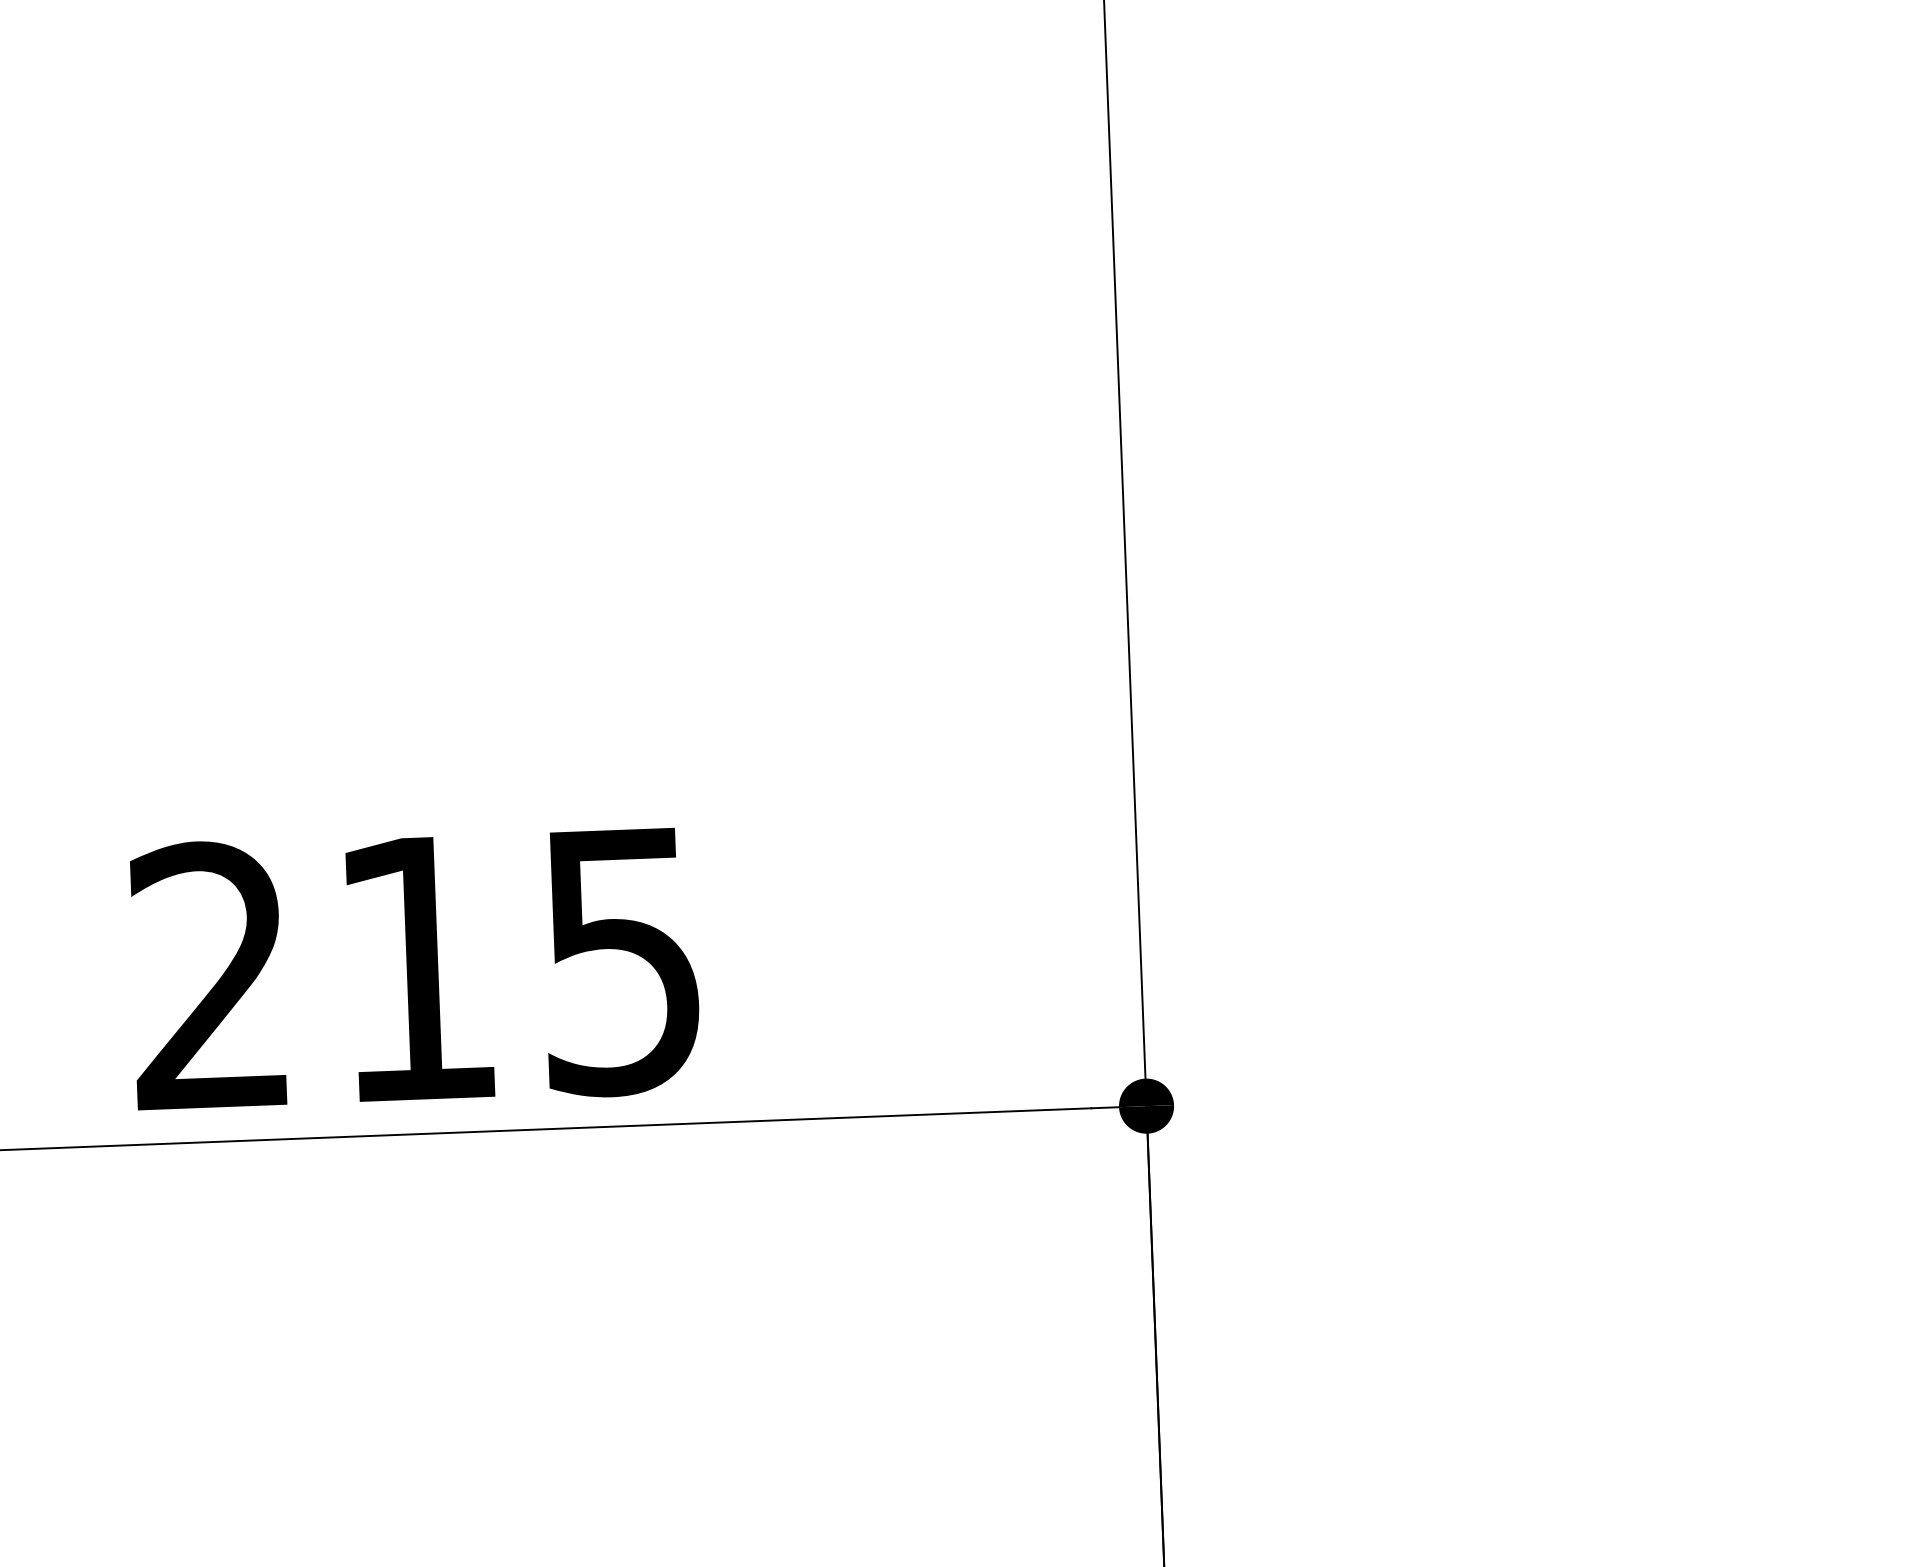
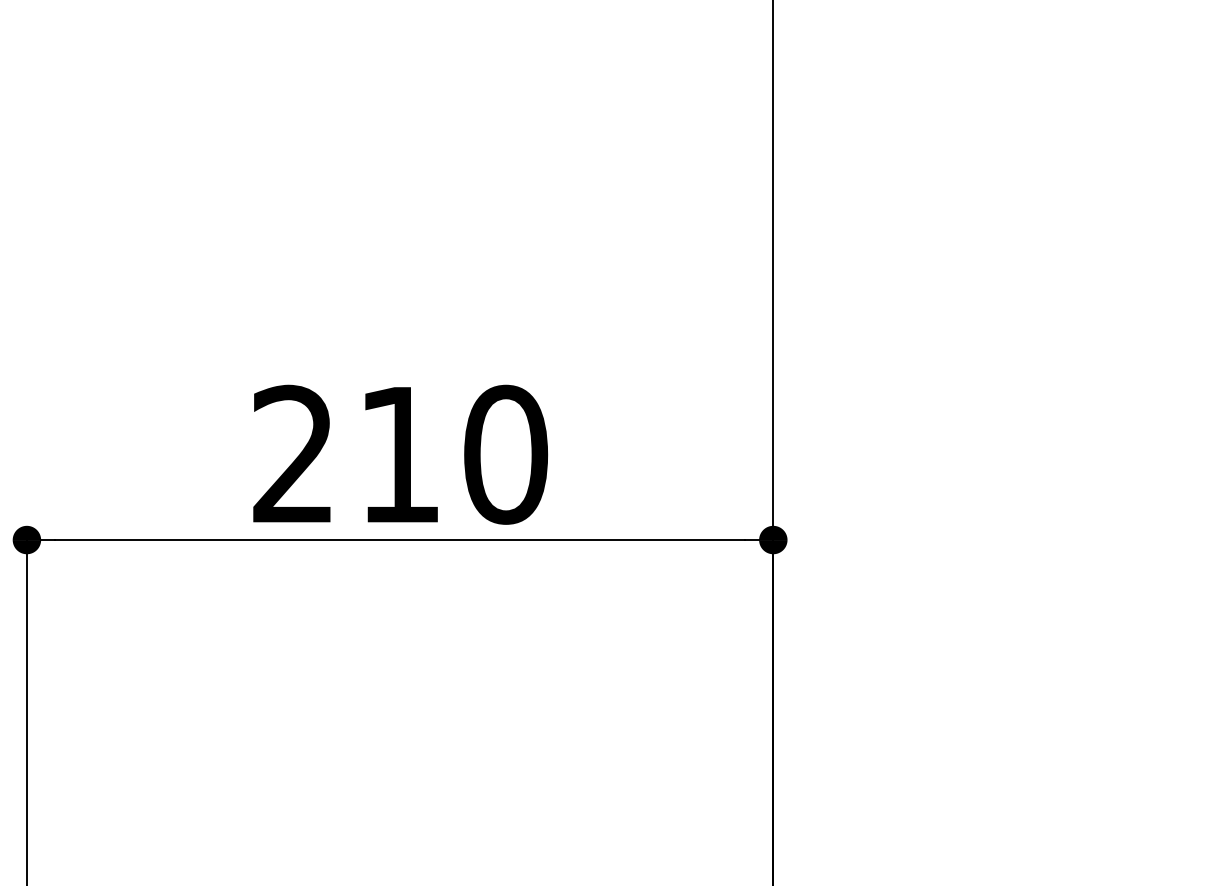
text: (623, 960) -> (506, 454), 215 -> 210

